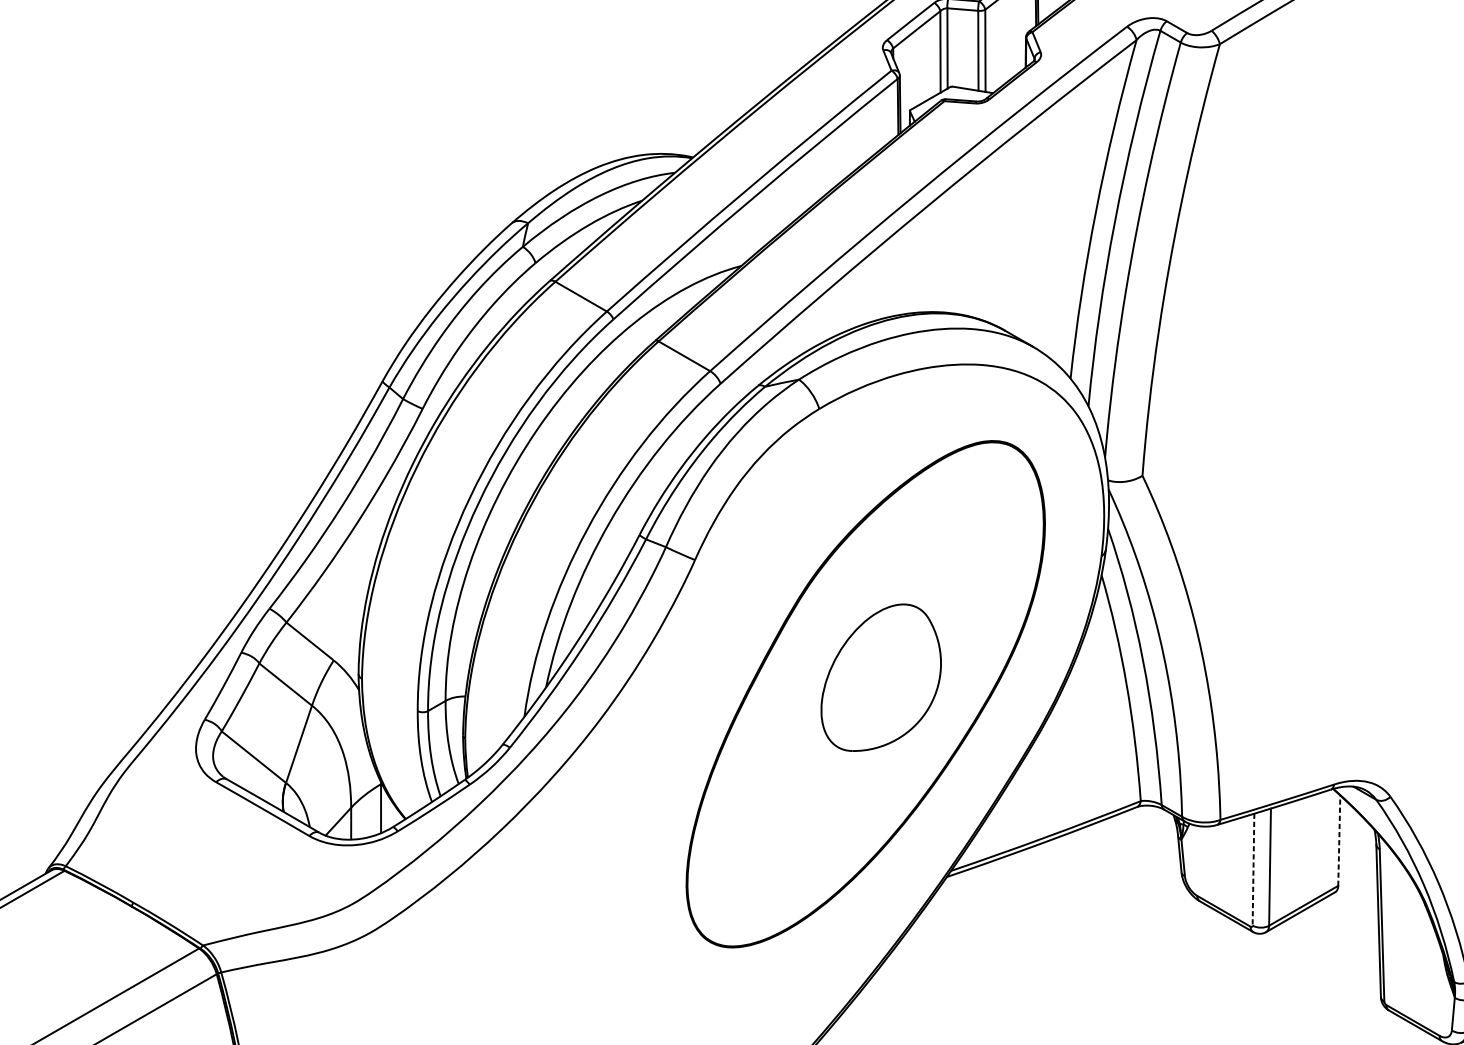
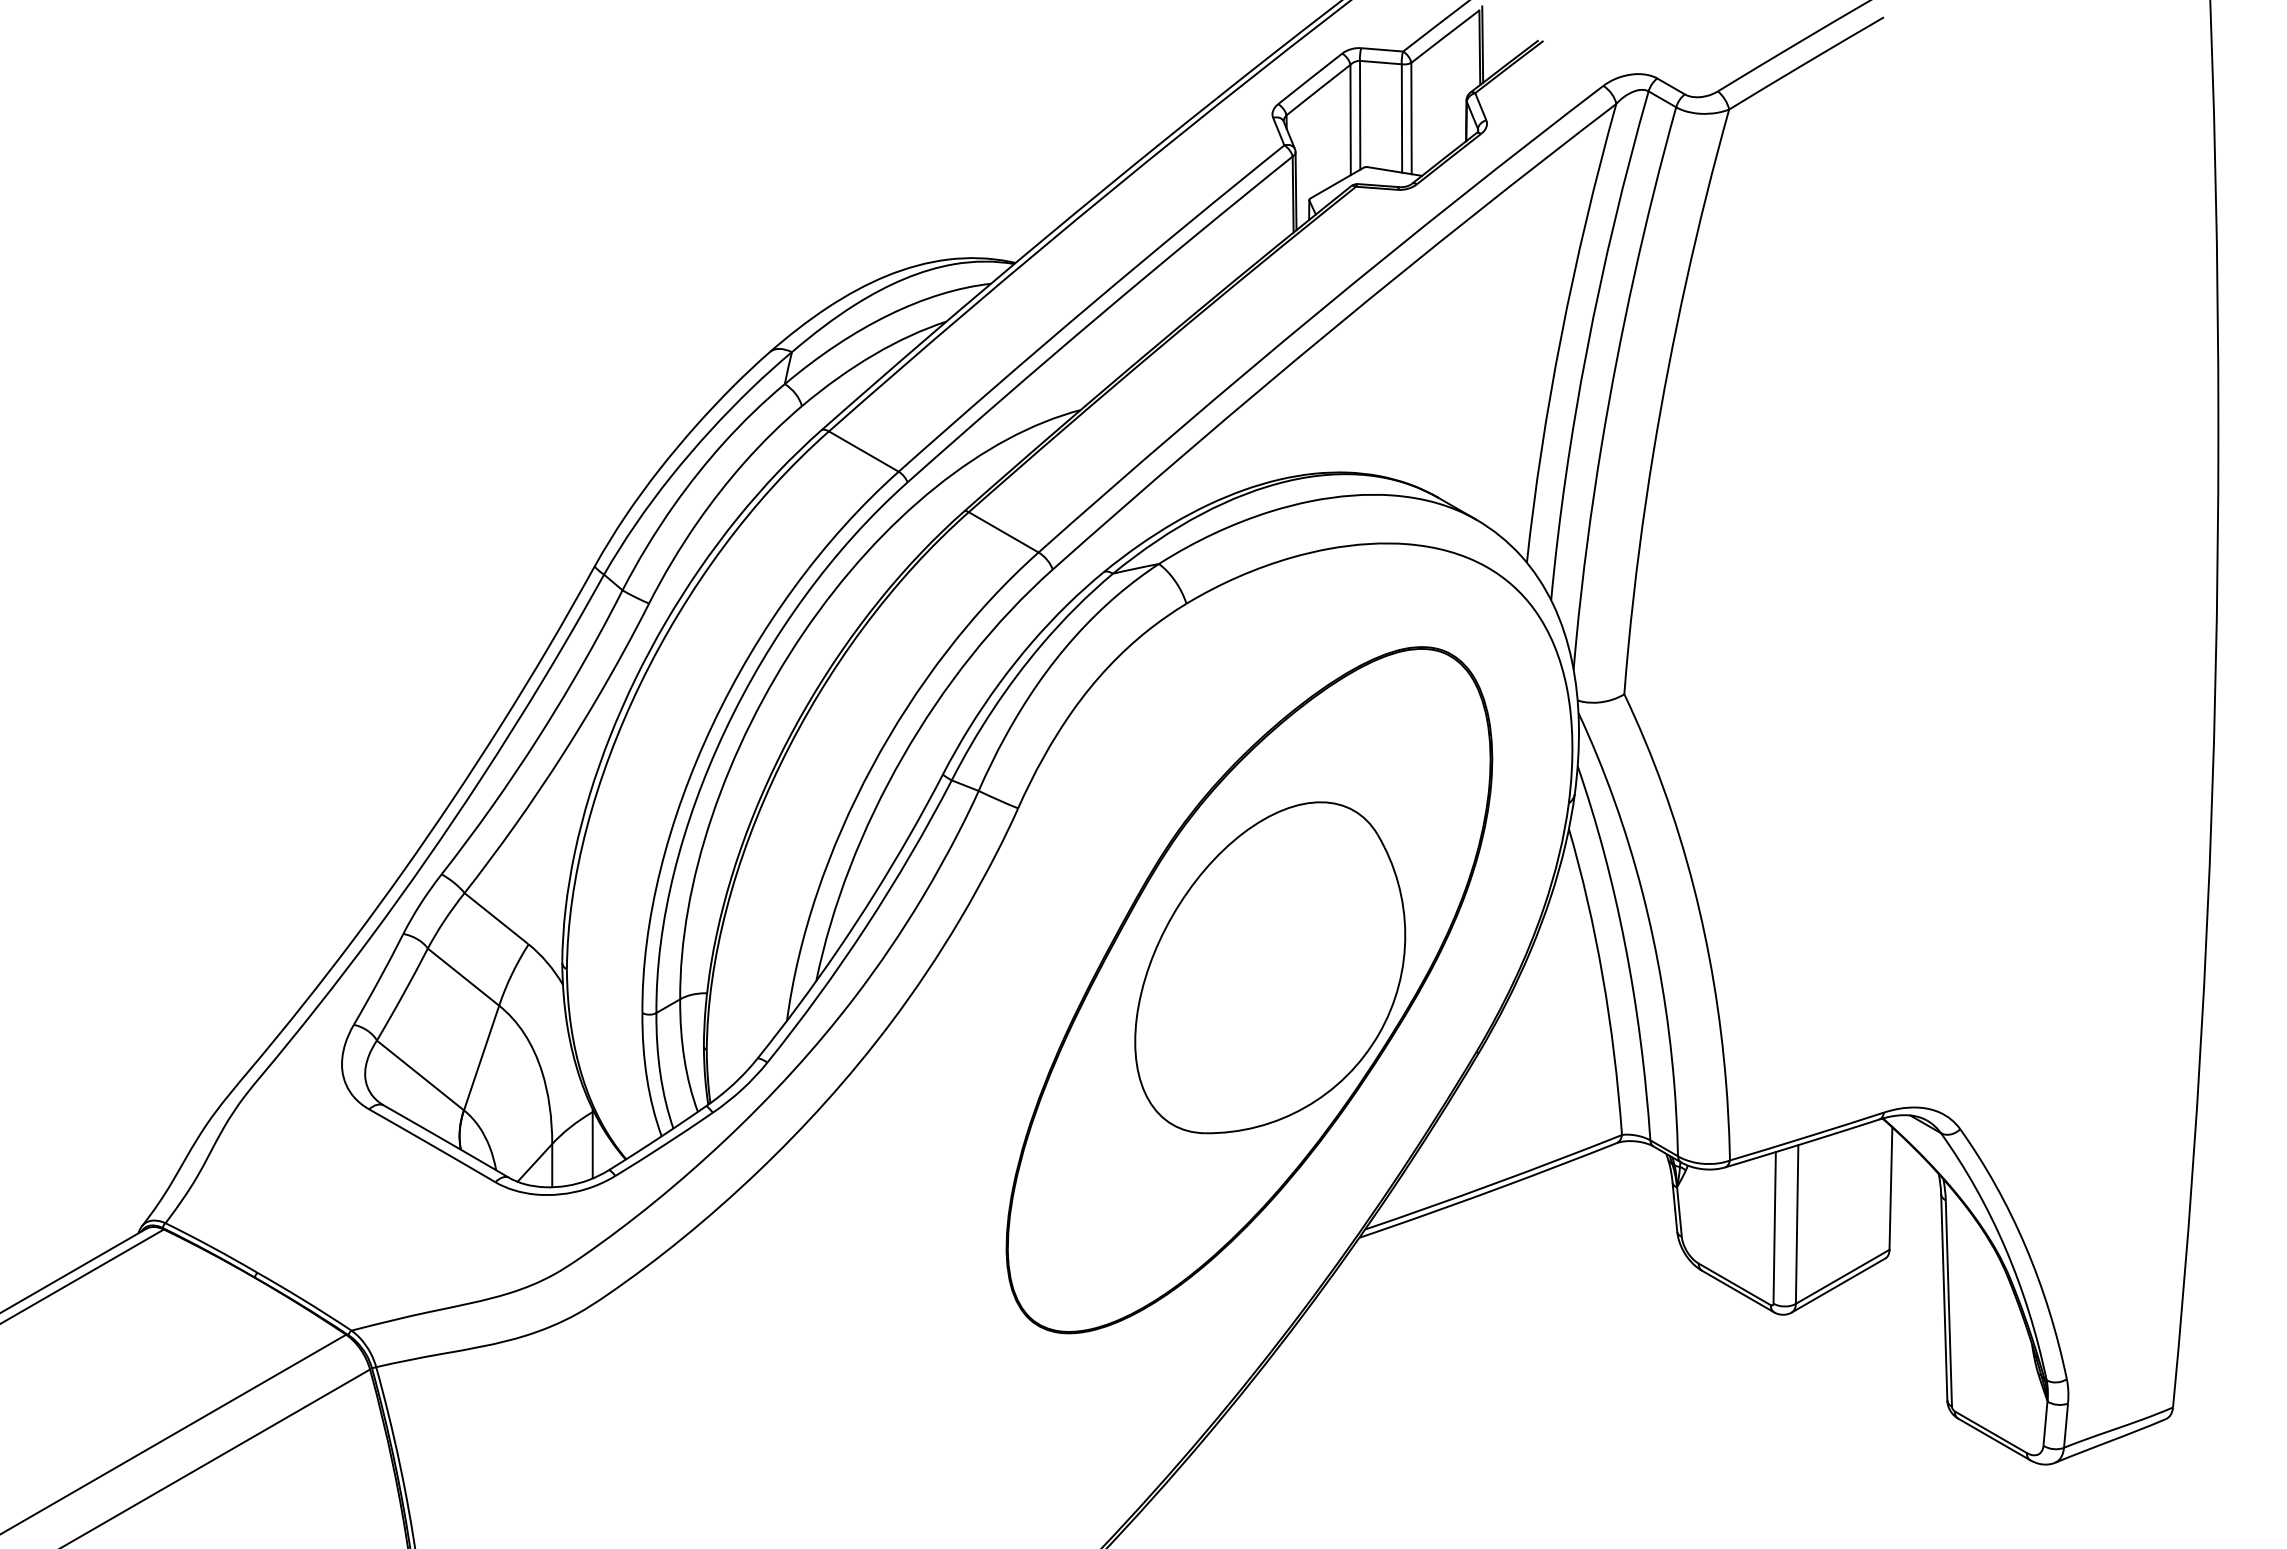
part: (881, 677) -> (1270, 967), size x1.67
line: (1338, 840) -> (1890, 1188), dashed -> solid
line: (1253, 869) -> (1774, 1227), dashed -> solid

